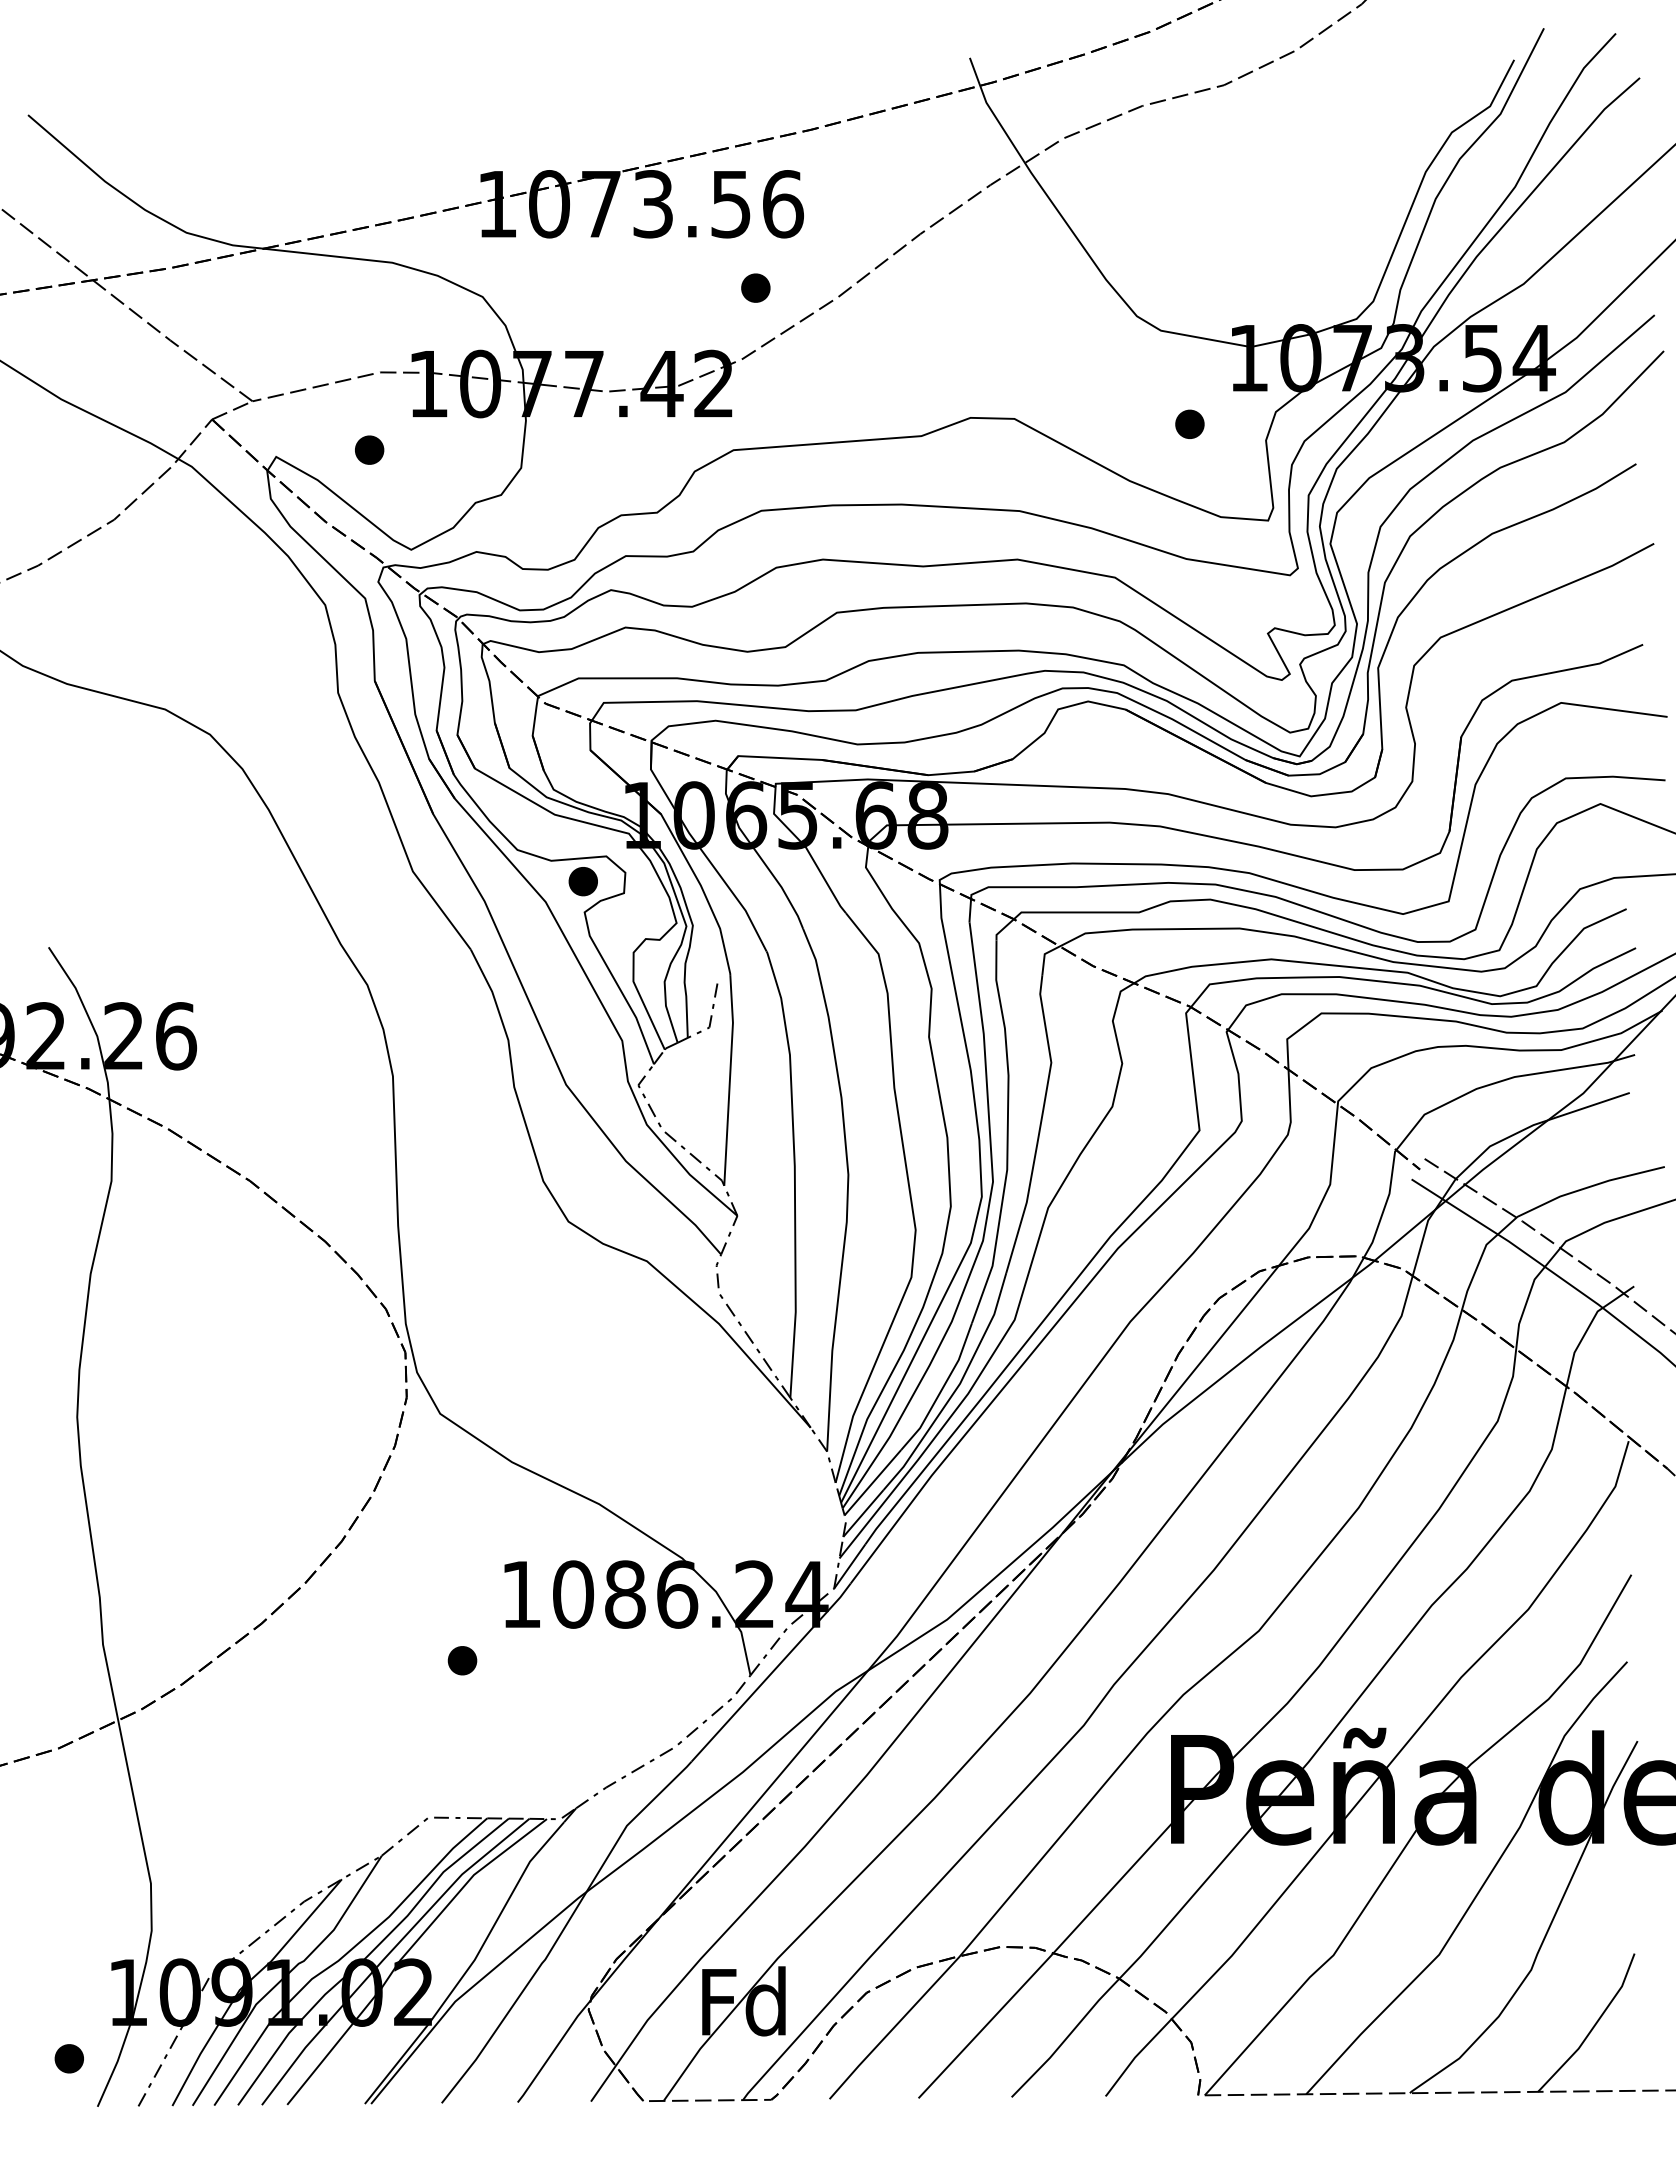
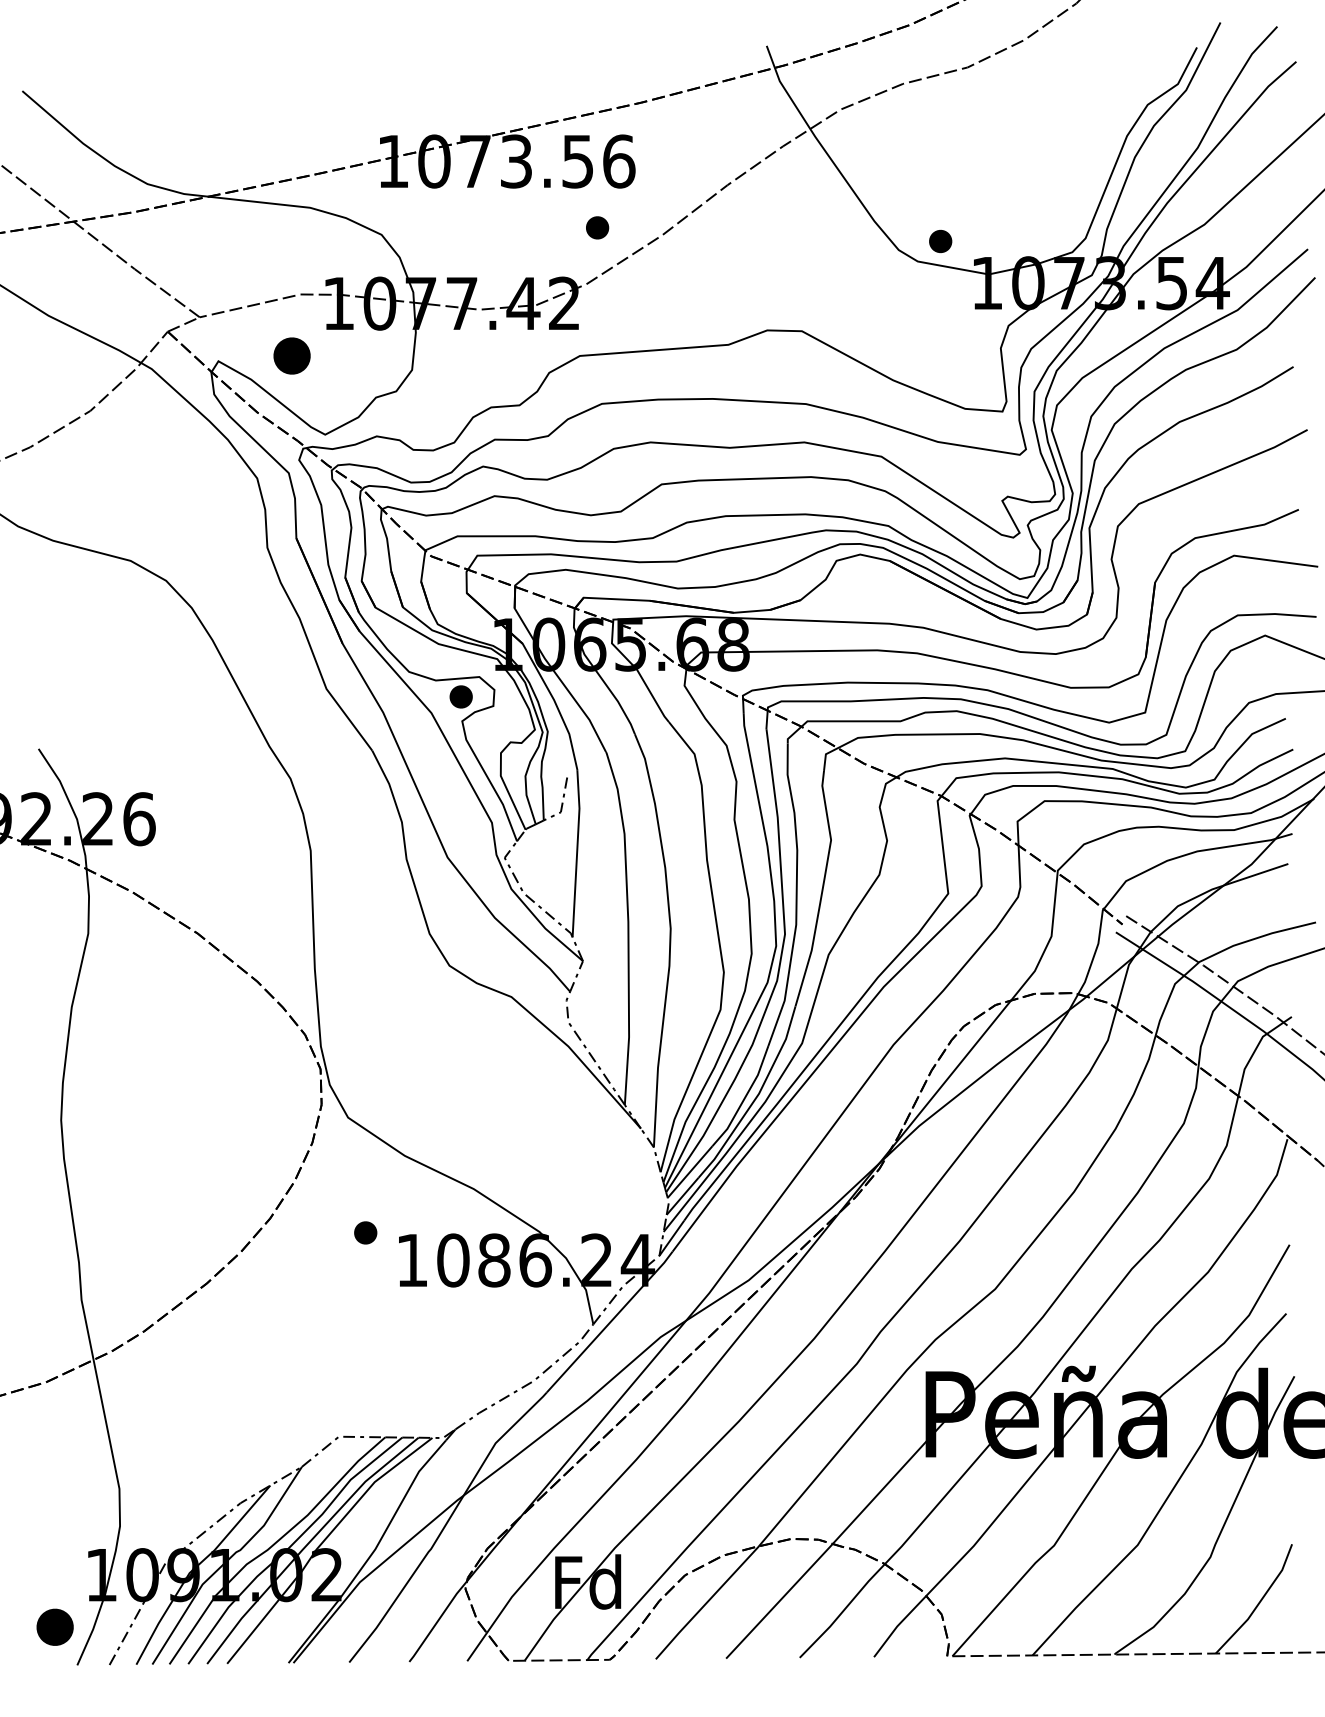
part: (1189, 423) -> (940, 240), moved
part: (369, 449) -> (292, 355), size x1.6
part: (462, 1660) -> (365, 1232), moved
part: (68, 2058) -> (54, 1627), size x1.6

